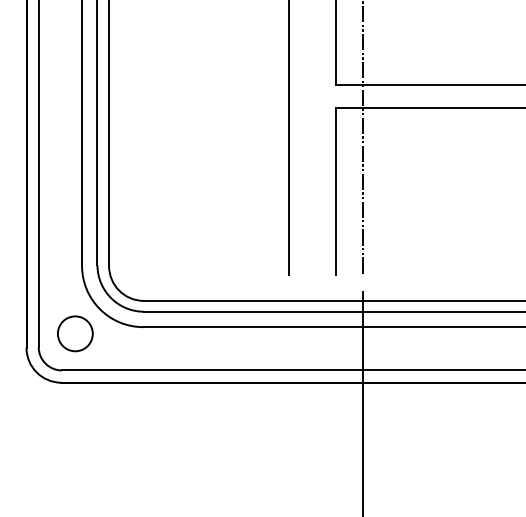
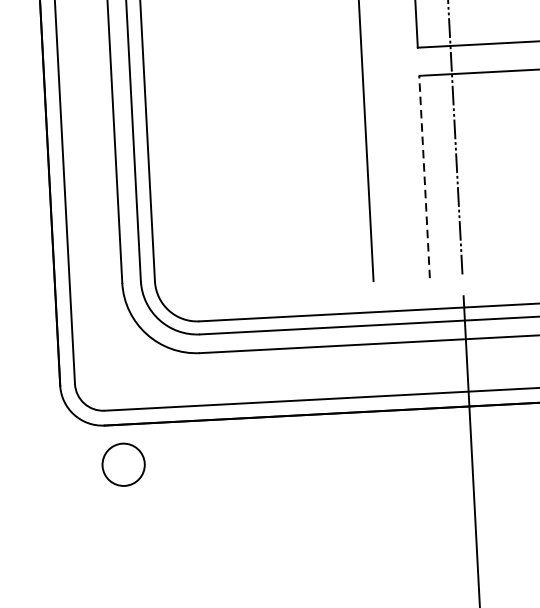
line: (335, 191) -> (424, 176), solid -> dashed
circle: (75, 333) -> (123, 464), moved

